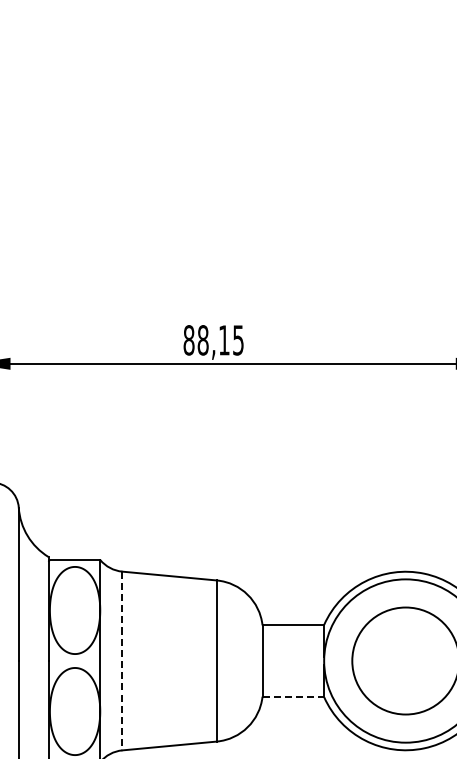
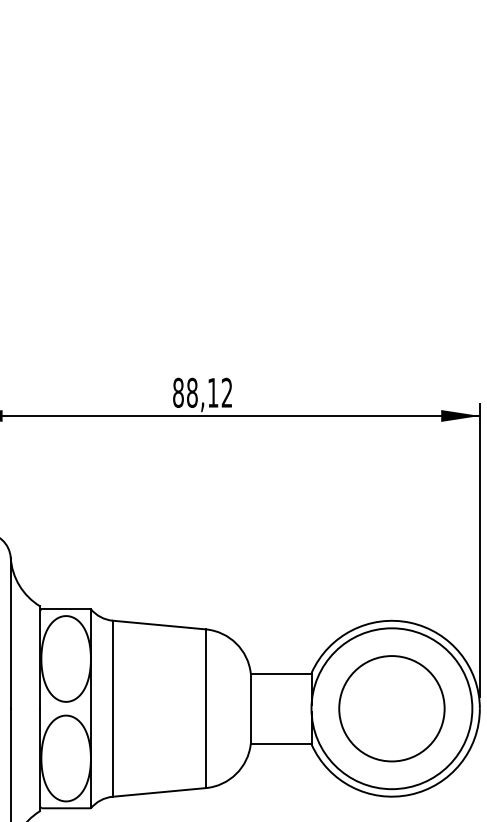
text: (237, 339) -> (226, 392), 88,15 -> 88,12
line: (122, 661) -> (112, 709), dashed -> solid
line: (293, 696) -> (281, 743), dashed -> solid

